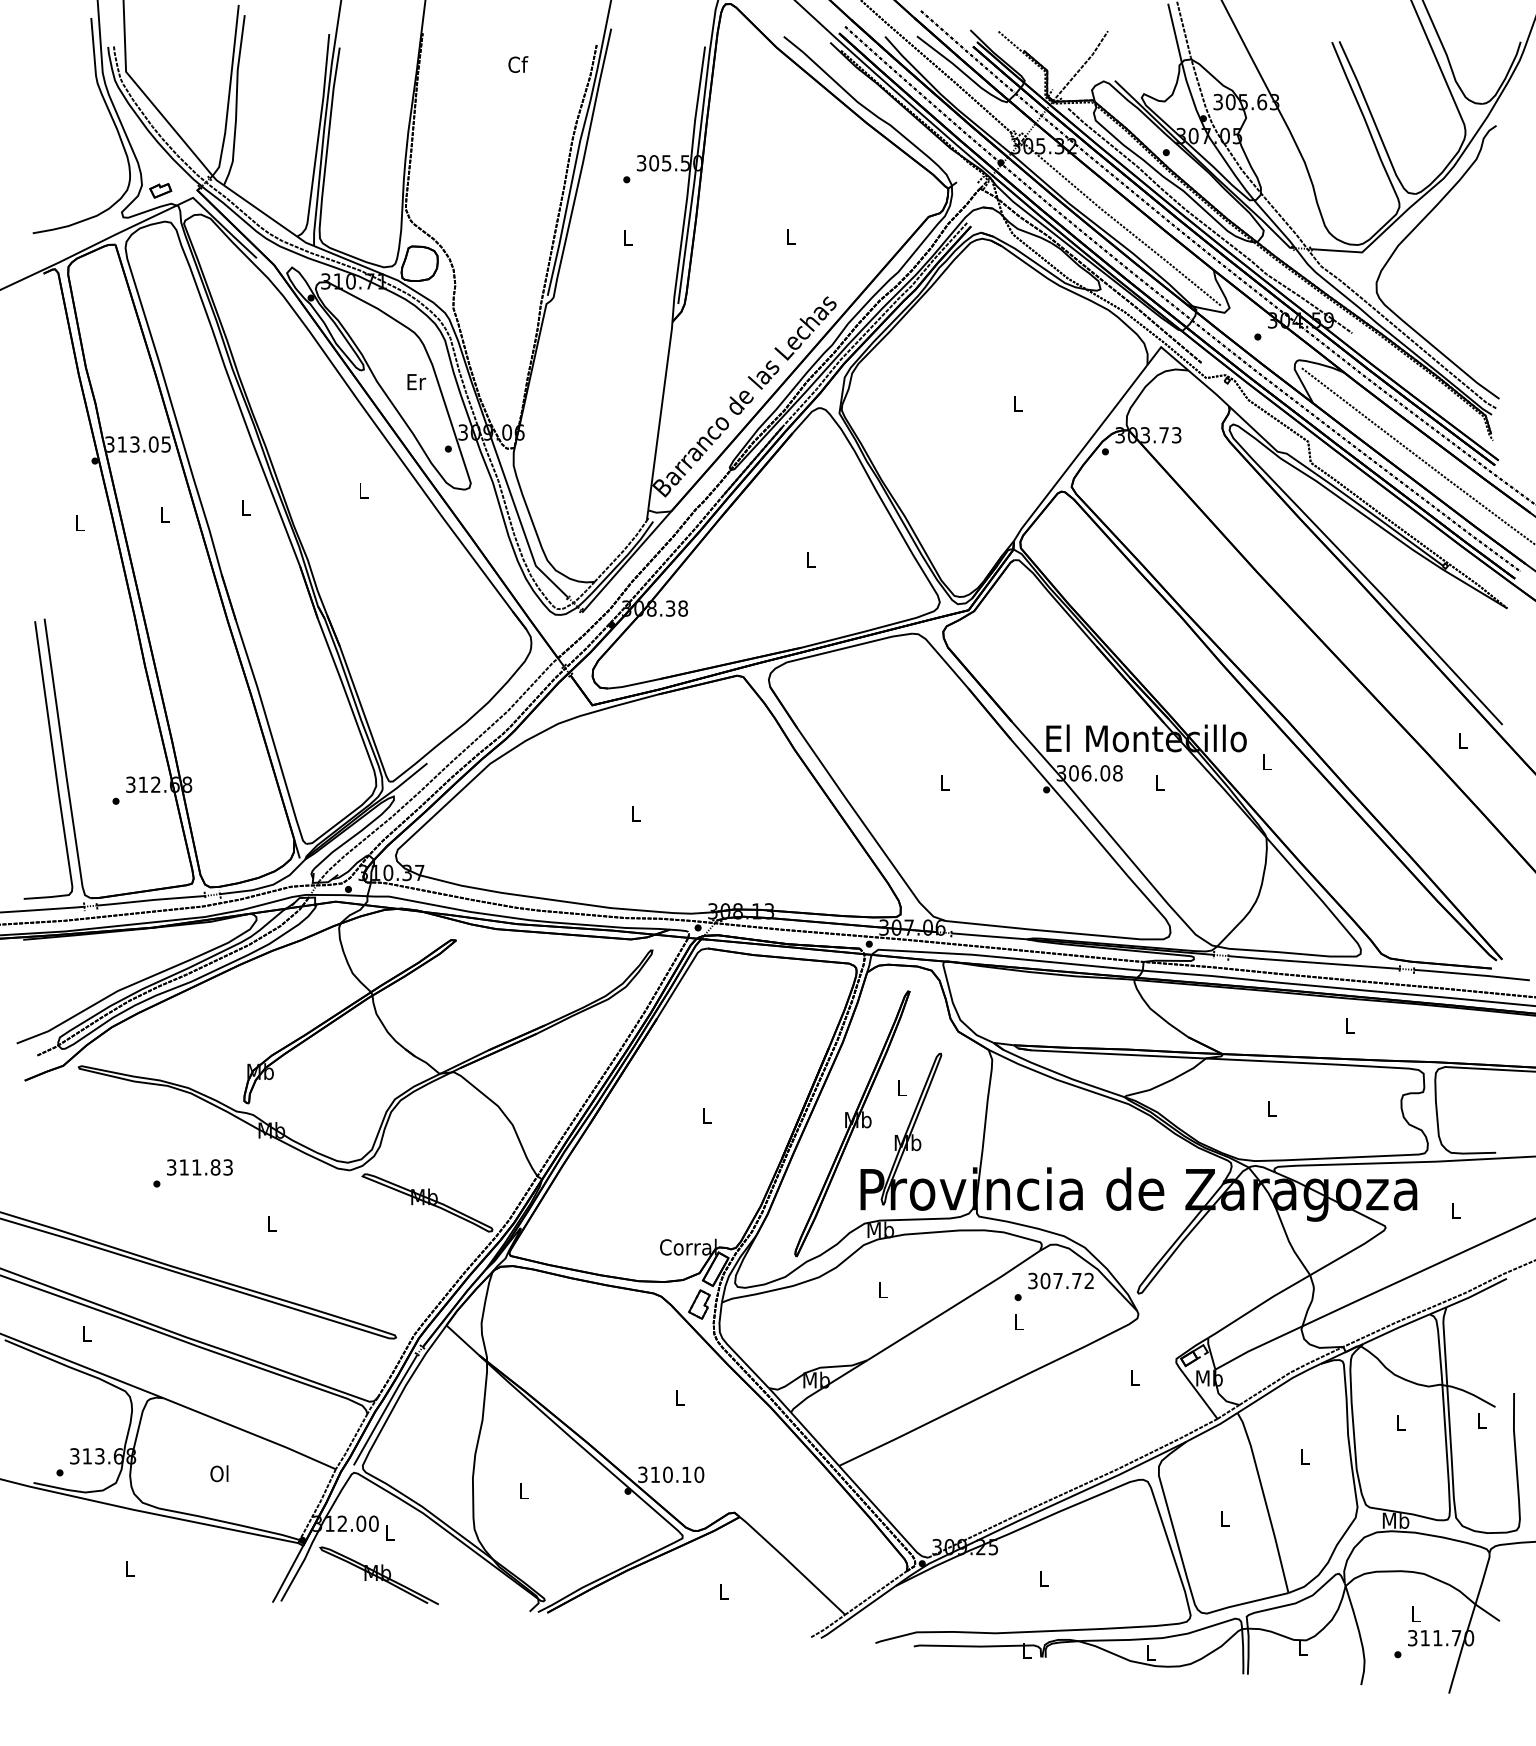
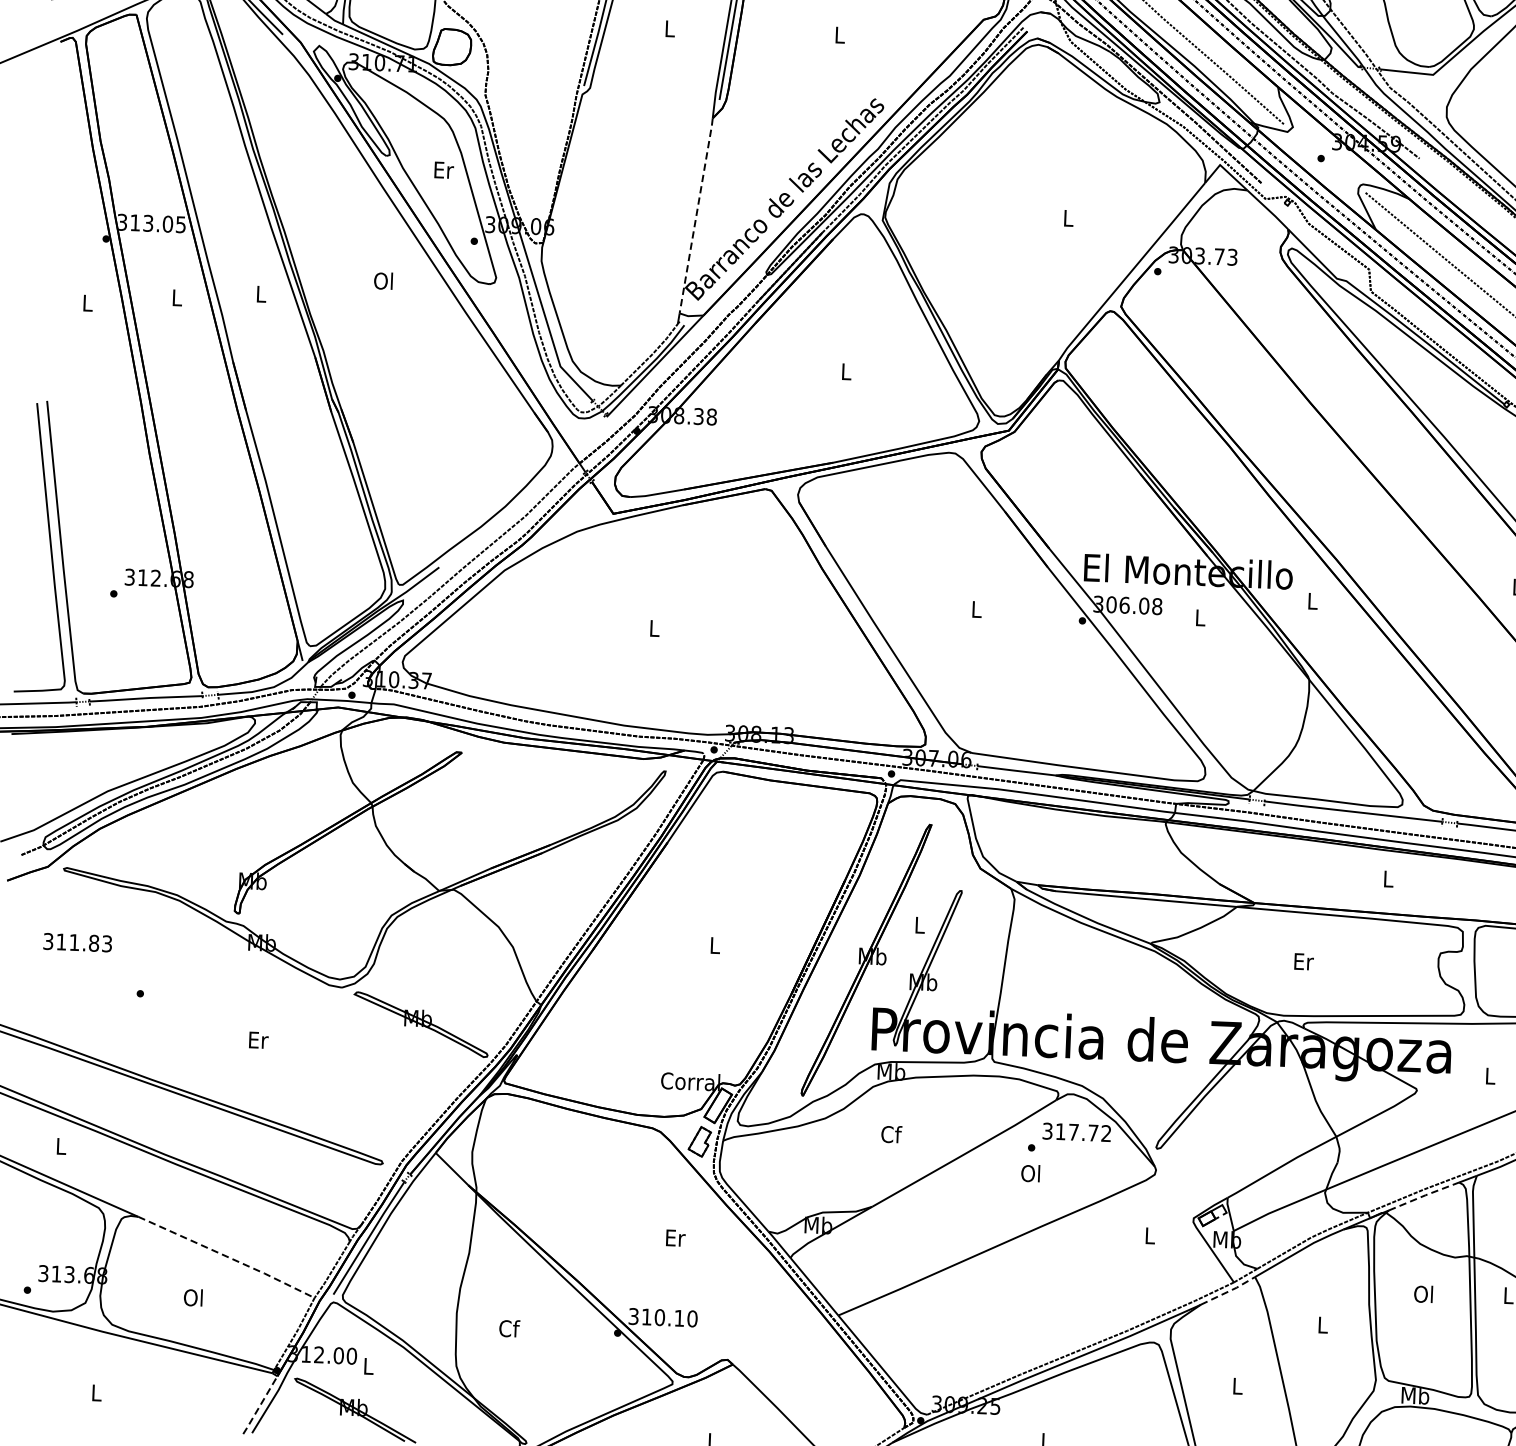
line: (660, 415) -> (696, 215), solid -> dashed
text: (362, 490) -> (383, 280), L -> Ol
text: (1272, 1108) -> (1304, 961), L -> Er
text: (199, 1167) -> (77, 942), moved
text: (272, 1224) -> (258, 1040), L -> Er
text: (1045, 1280) -> (1060, 1131), 307.72 -> 317.72
text: (883, 1289) -> (891, 1133), L -> Cf
text: (1018, 1321) -> (1030, 1172), L -> Ol
line: (1397, 1328) -> (1424, 1195), solid -> dashed
text: (680, 1397) -> (676, 1237), L -> Er
text: (1399, 1422) -> (1423, 1293), L -> Ol
line: (1213, 1427) -> (1229, 1291), solid -> dashed
line: (251, 1433) -> (228, 1257), solid -> dashed
text: (524, 1490) -> (509, 1327), L -> Cf
line: (287, 1574) -> (259, 1405), solid -> dashed

